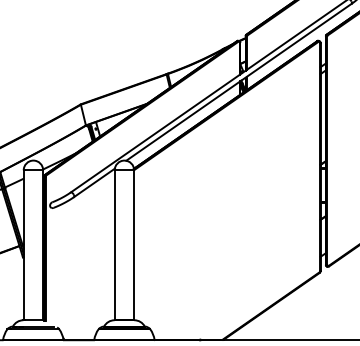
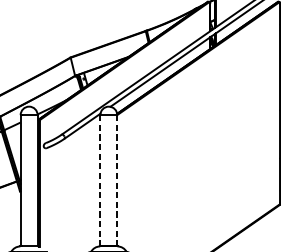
line: (114, 245) -> (100, 180), solid -> dashed
line: (134, 245) -> (117, 180), solid -> dashed

